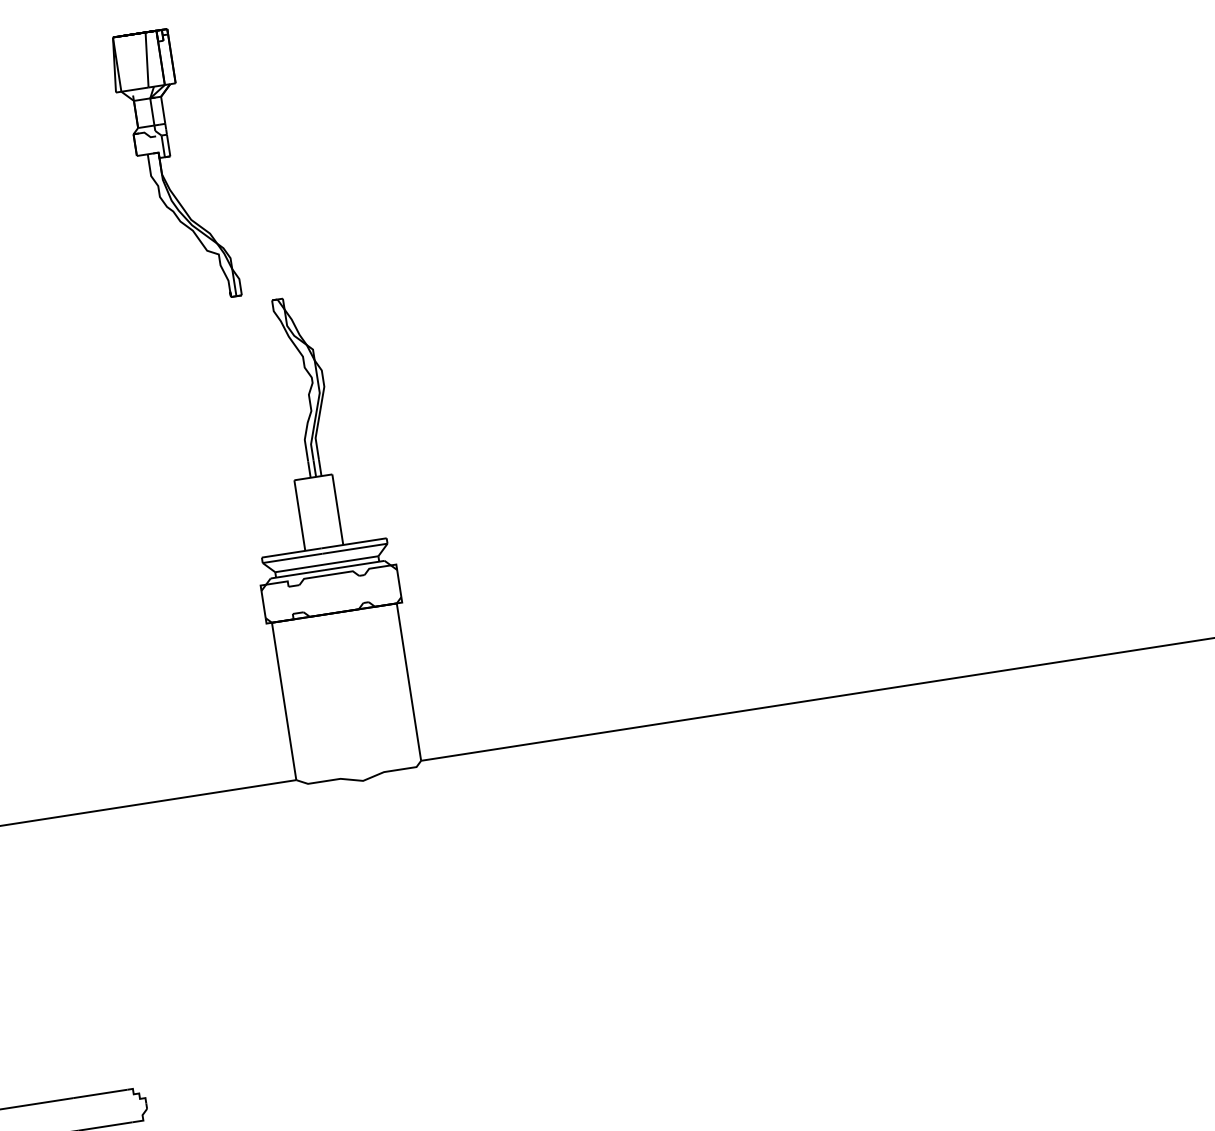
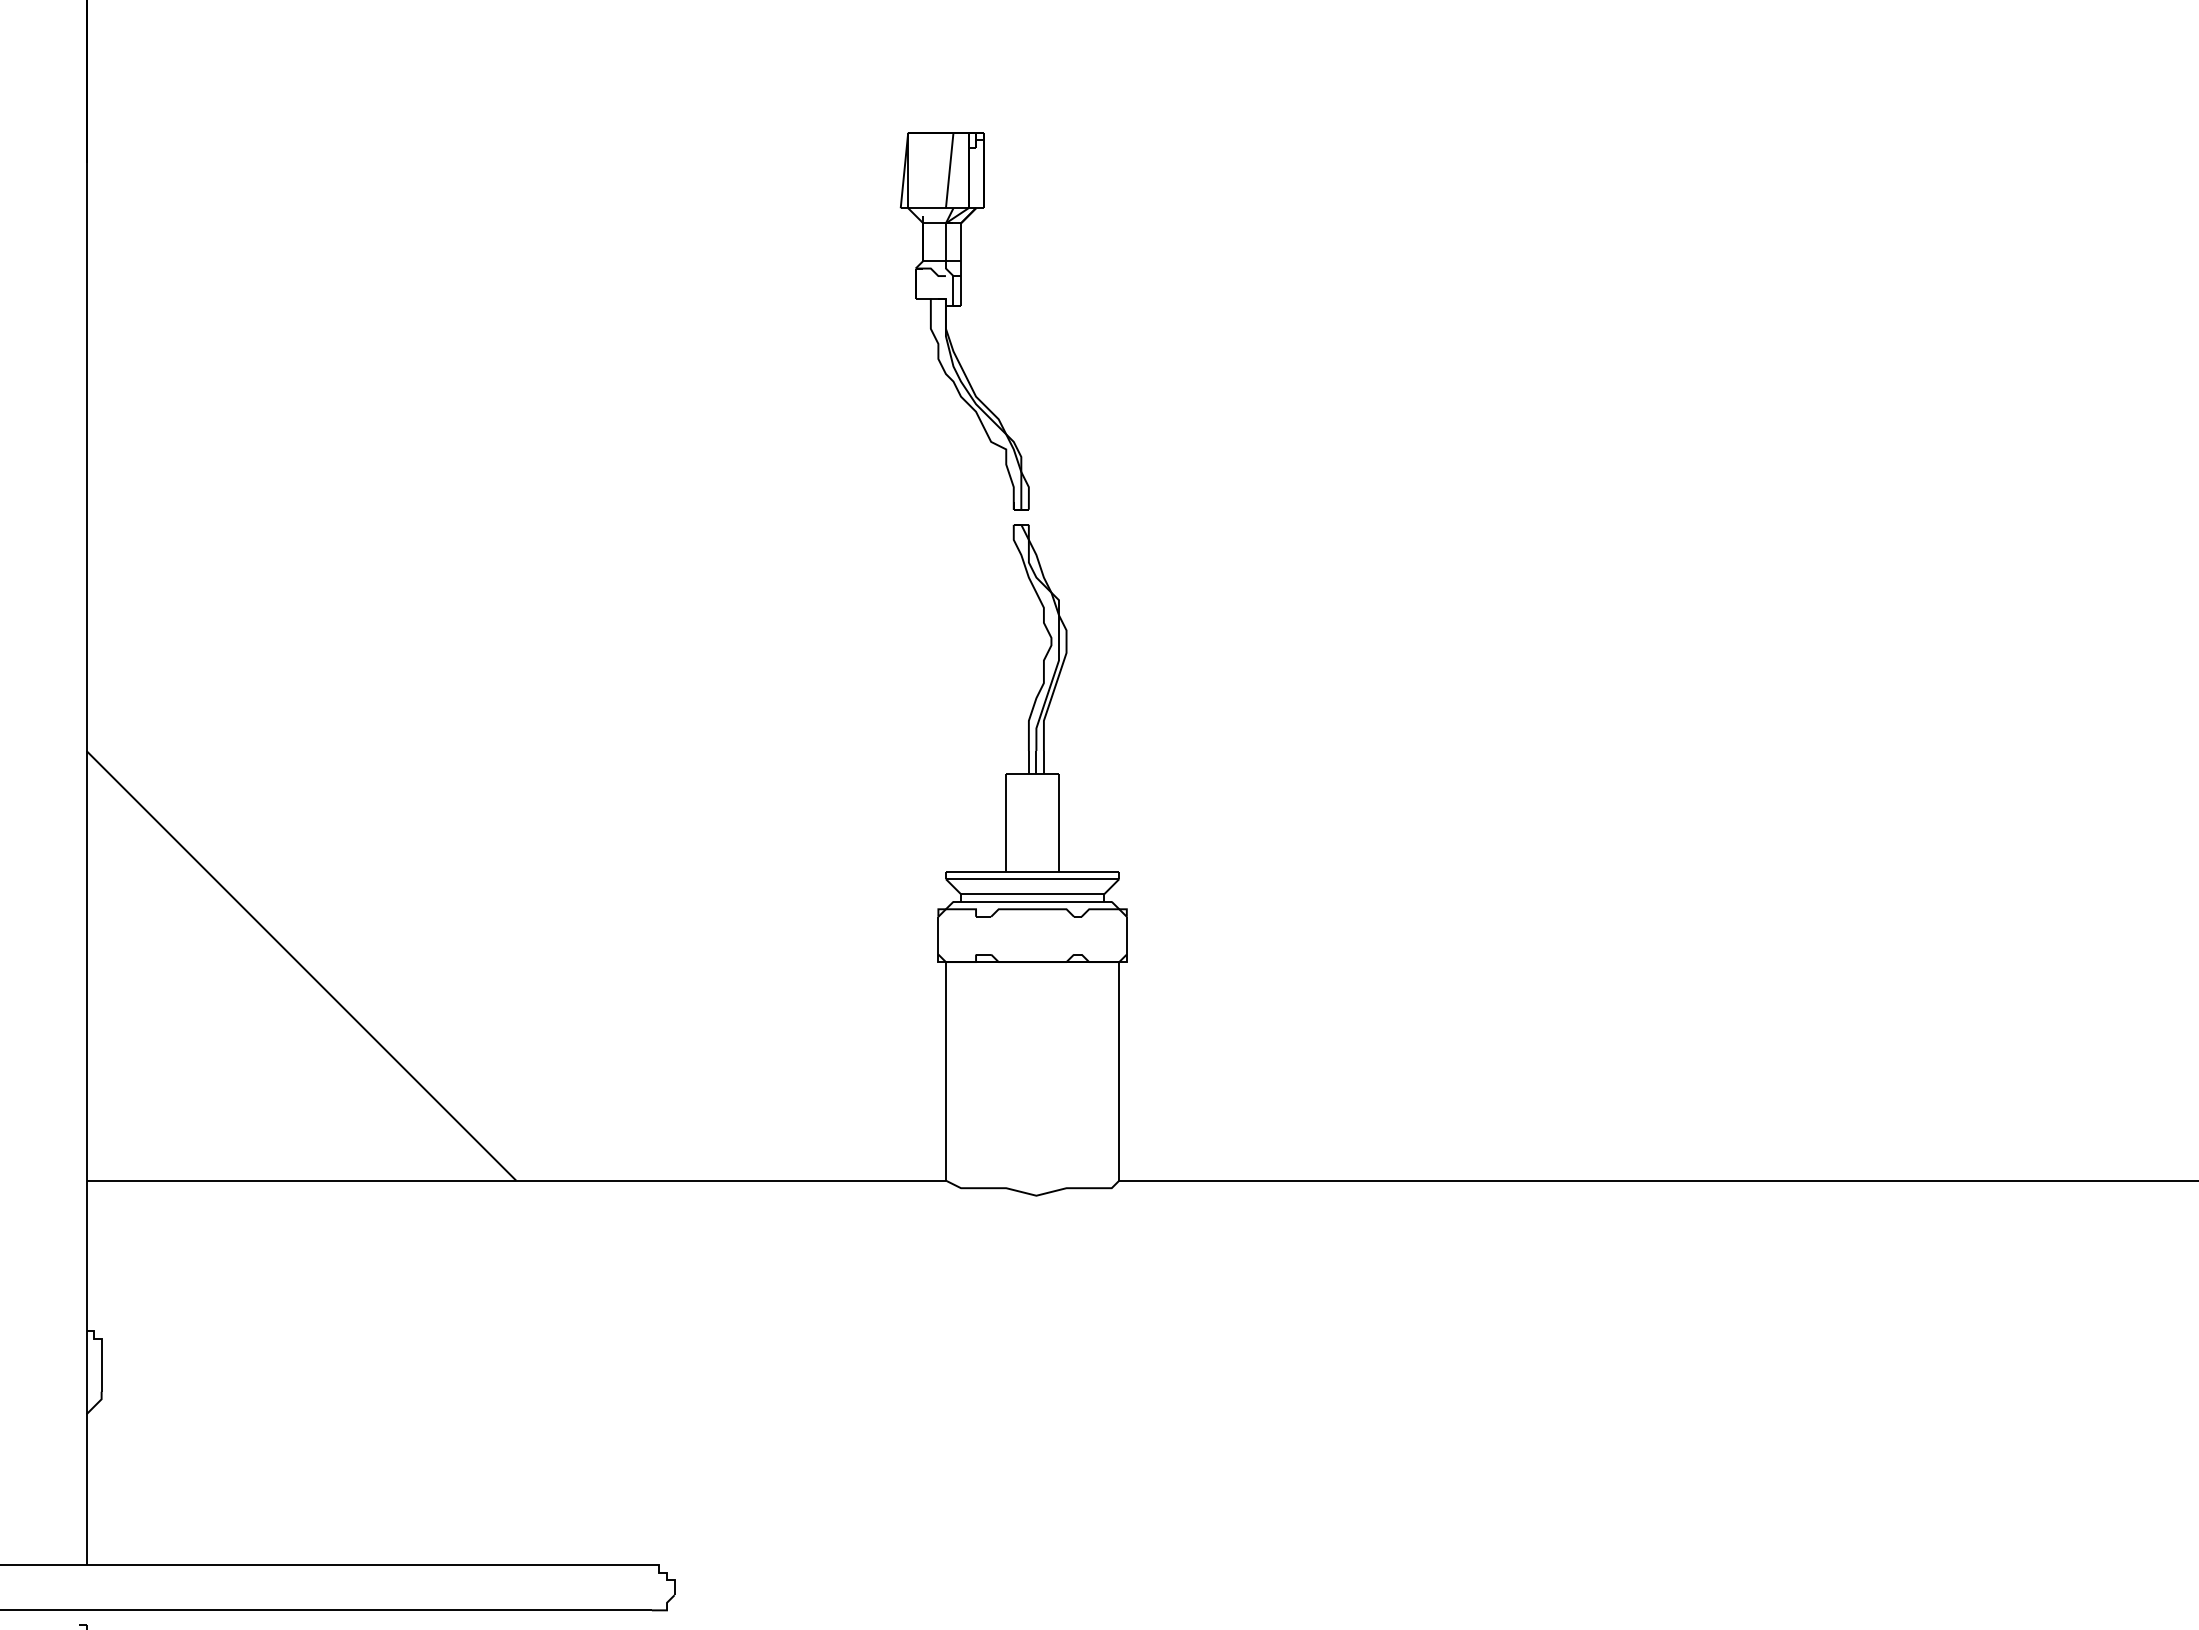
part: (170, 156) -> (960, 306), moved

